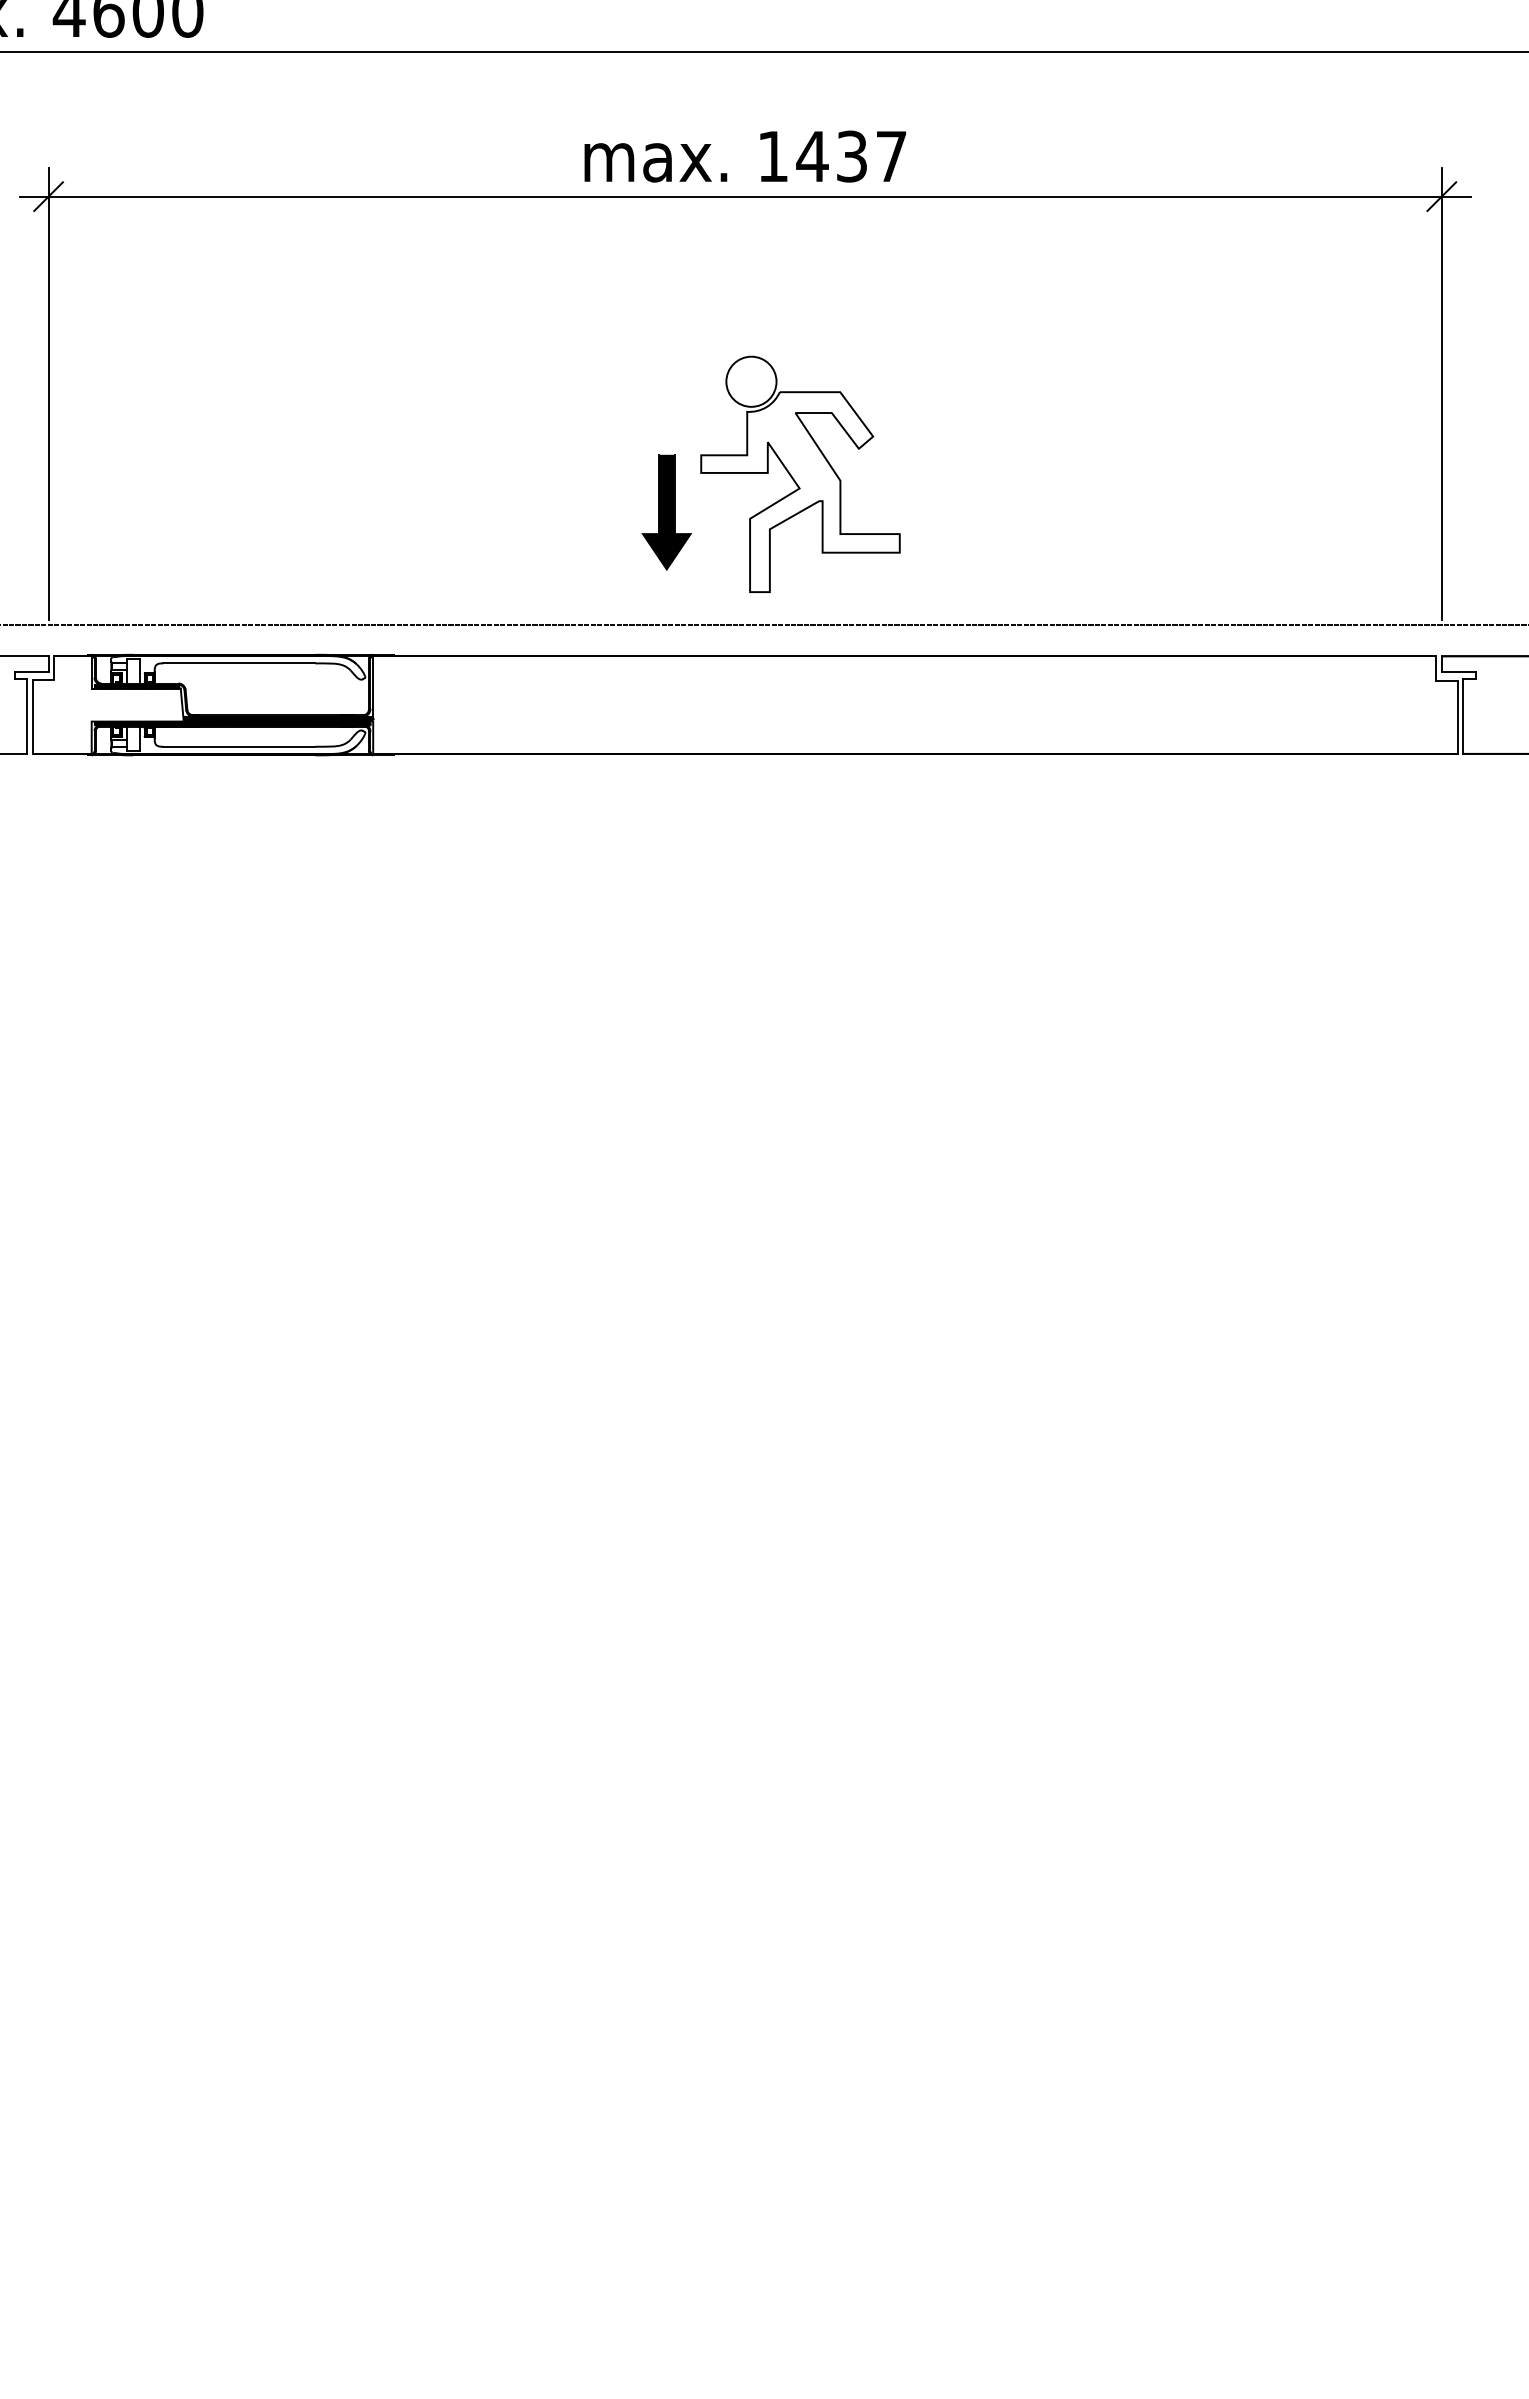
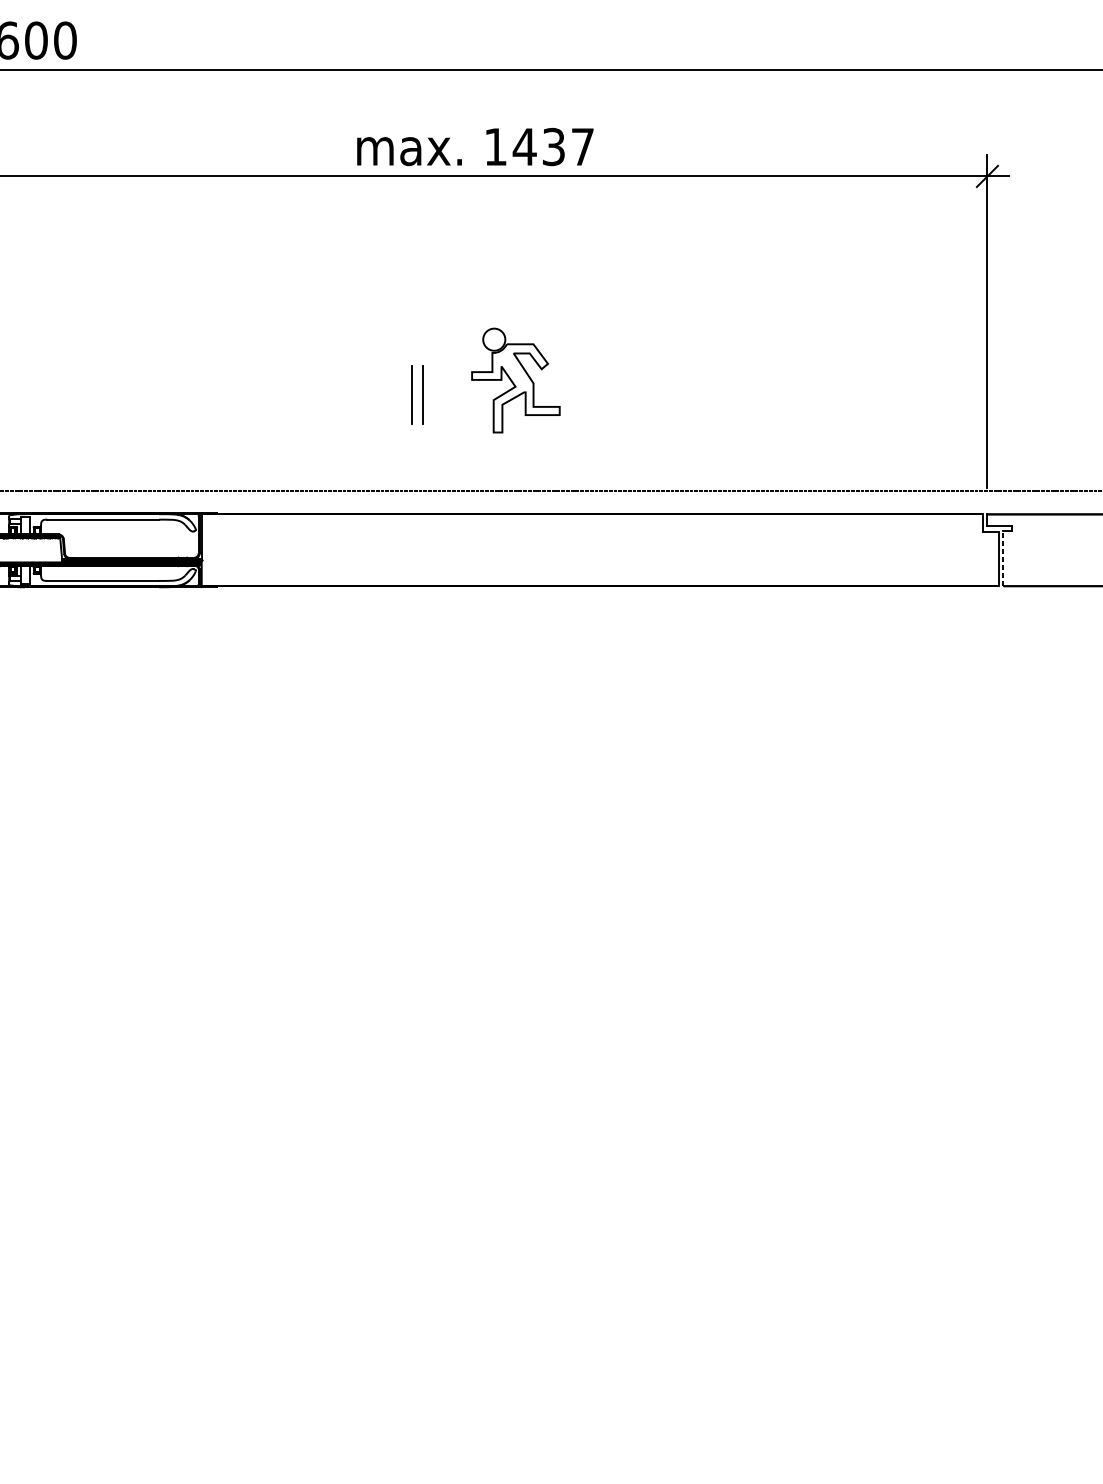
part: (800, 473) -> (515, 380), size x0.6
fill: (666, 512) -> (417, 408), removed
line: (1463, 716) -> (1003, 558), solid -> dashed

